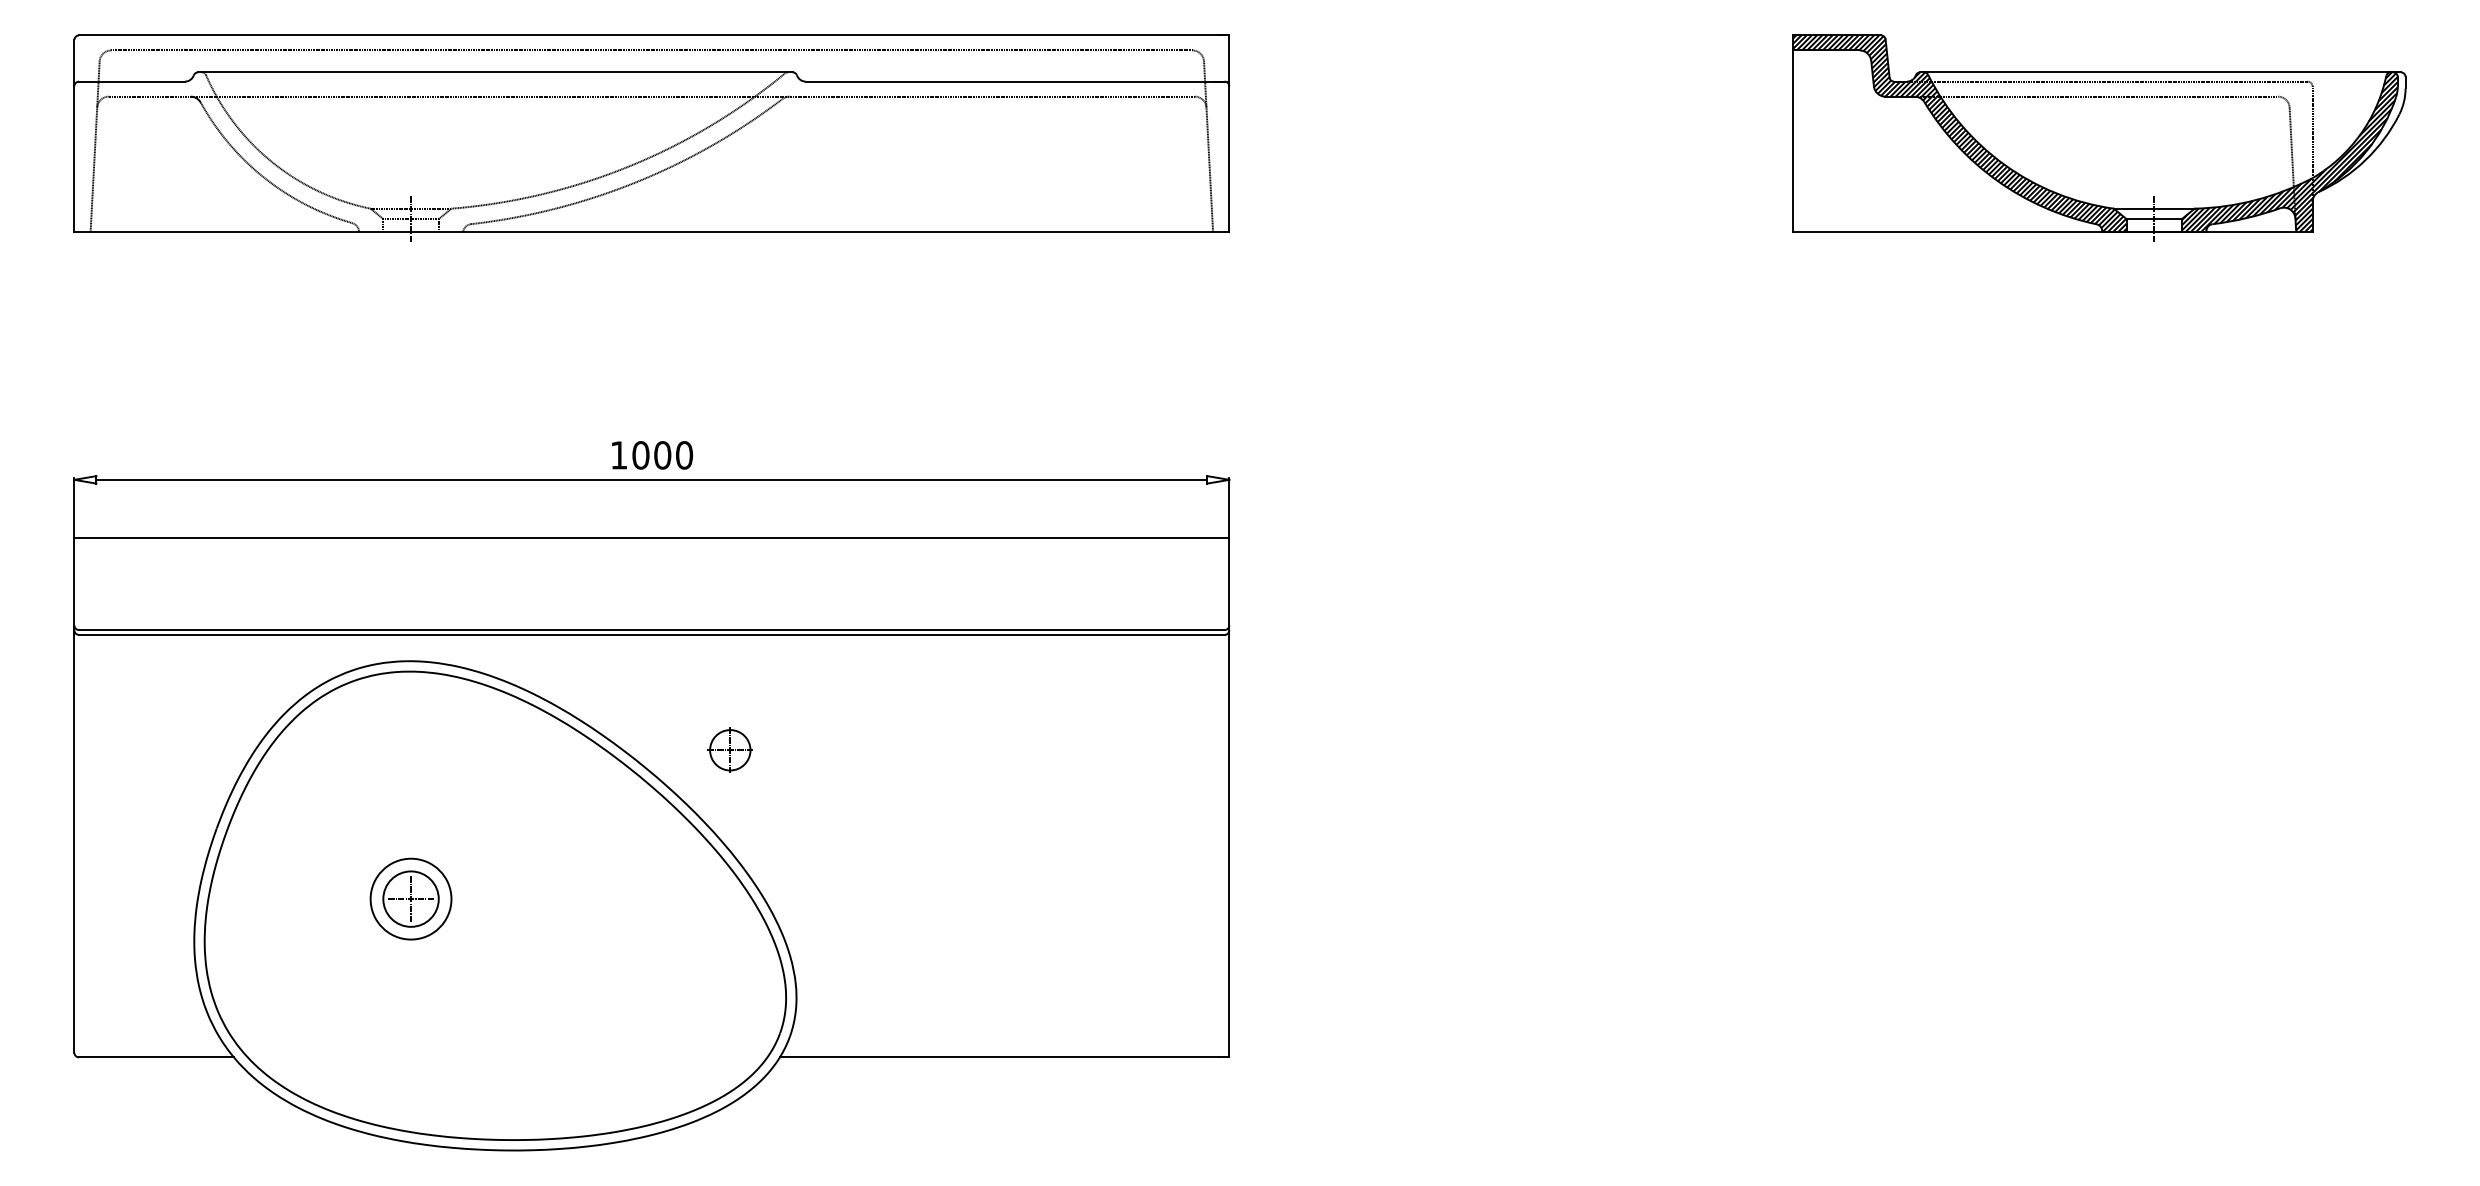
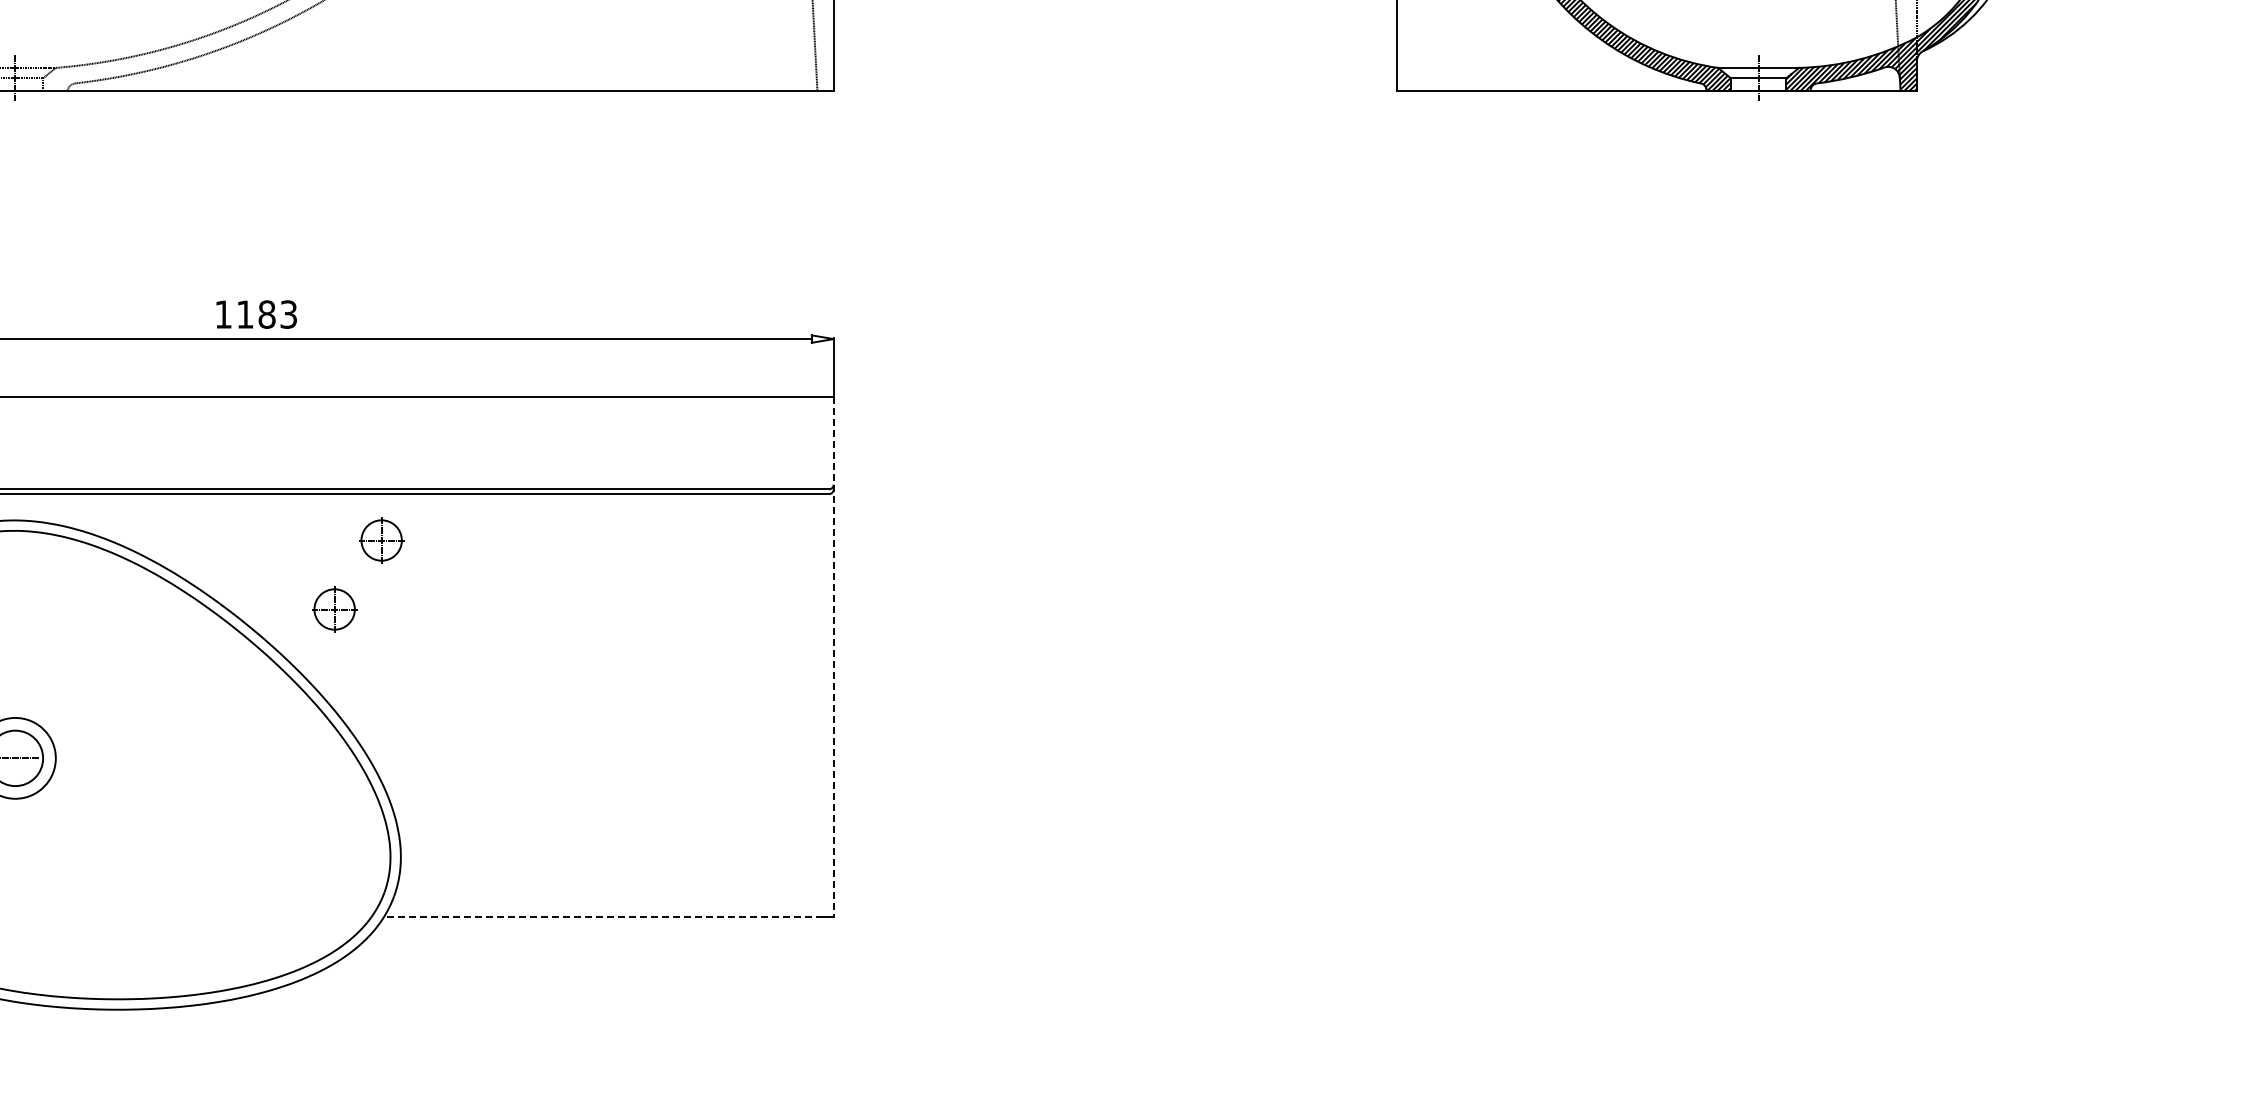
text: (662, 455) -> (266, 314), 1000 -> 1183
part: (776, 680) -> (380, 539), added
line: (1229, 797) -> (833, 656), solid -> dashed
line: (411, 899) -> (15, 758), removed
line: (999, 1057) -> (603, 916), solid -> dashed

